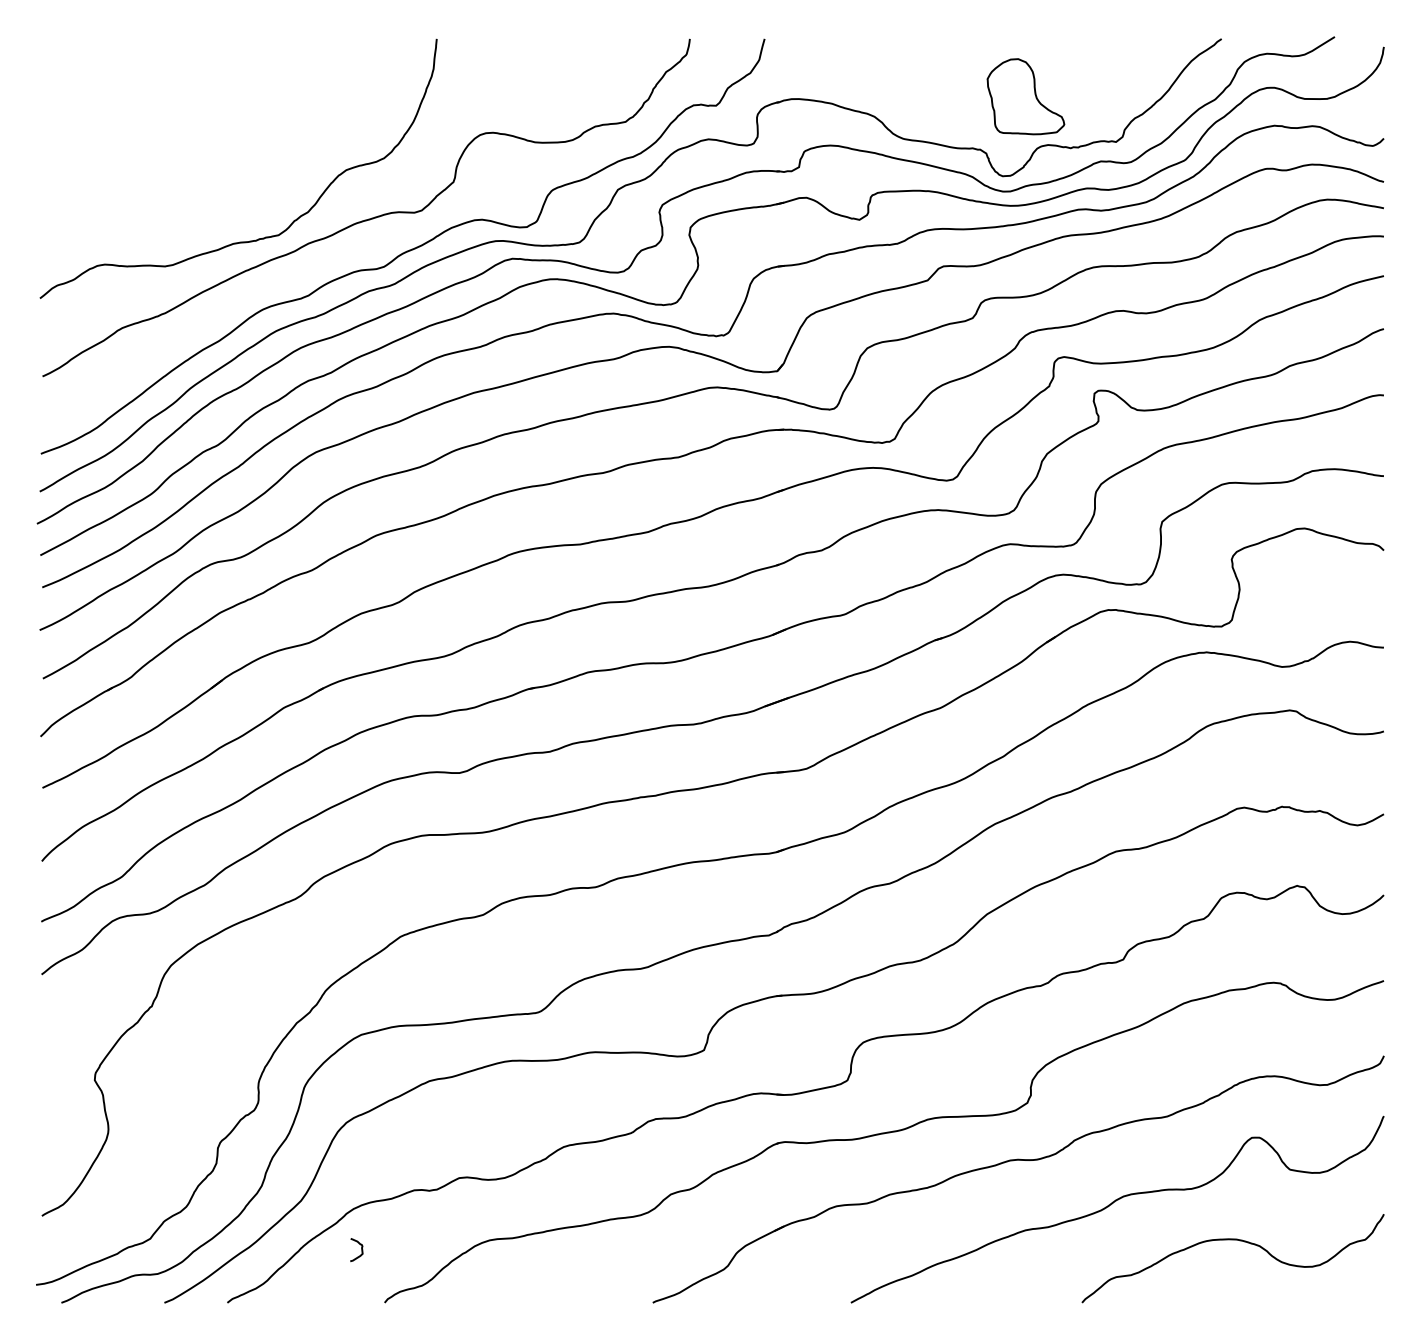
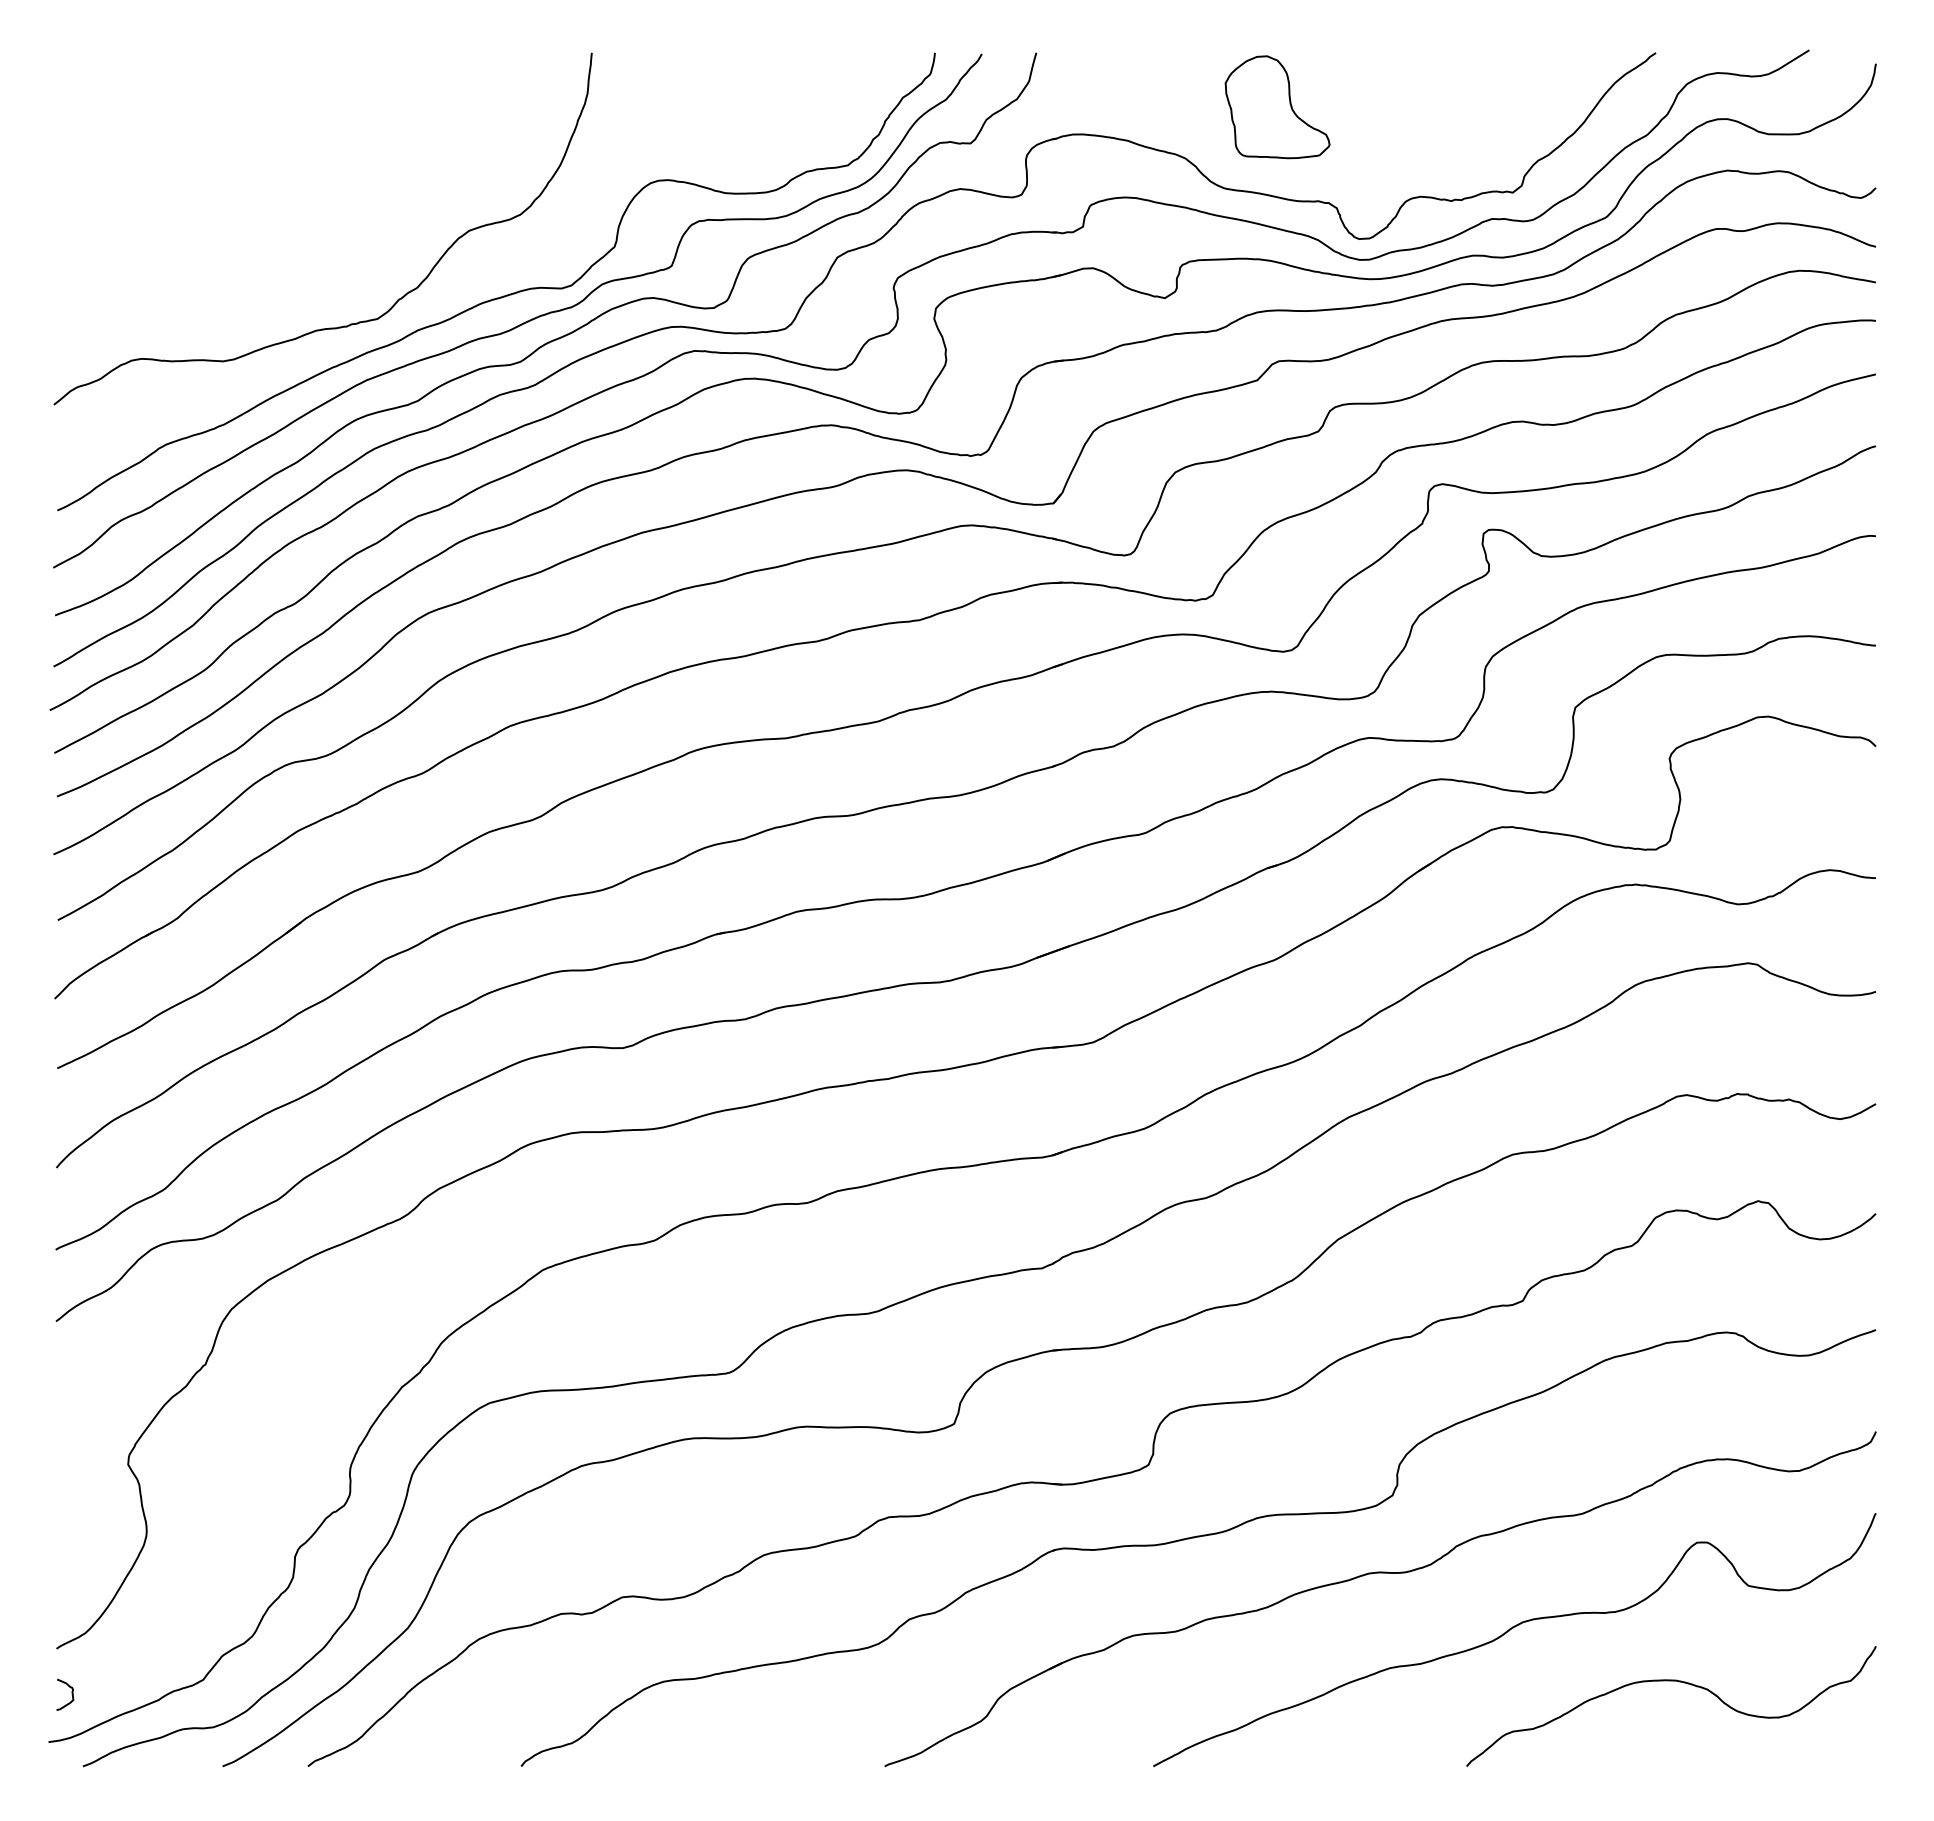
part: (1025, 96) -> (1277, 107), moved
curve: (386, 237) -> (523, 322), added
curve: (361, 1249) -> (71, 1694), moved

